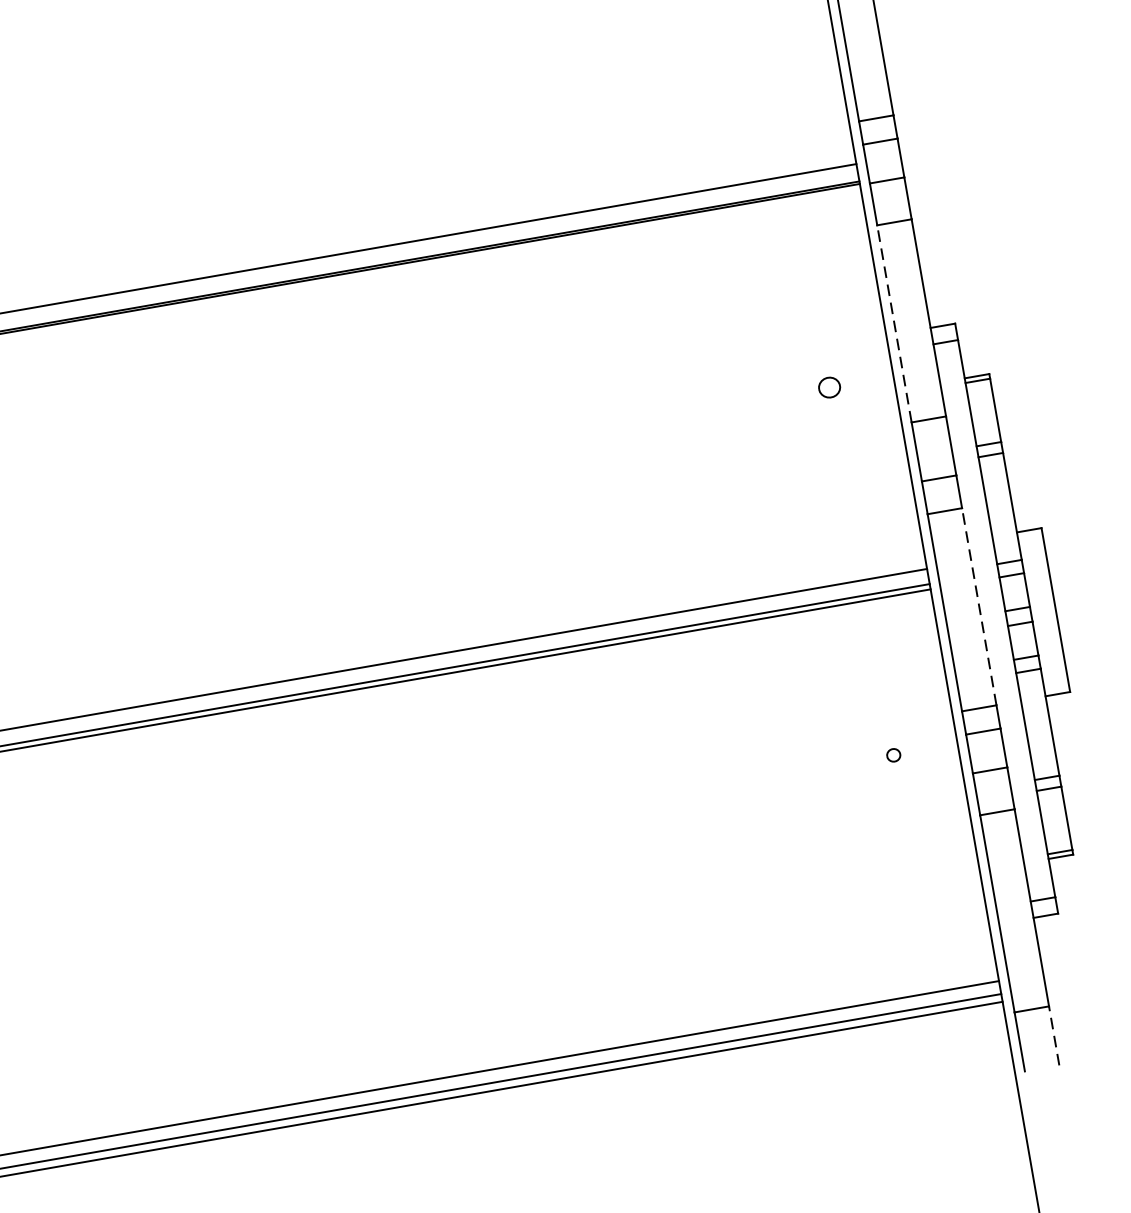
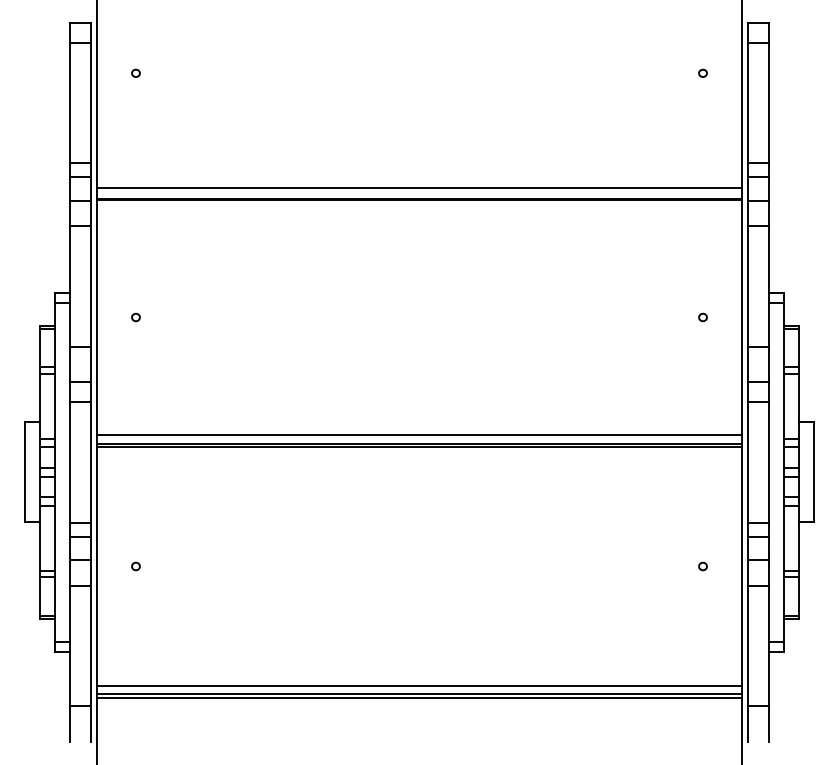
line: (893, 323) -> (747, 286), dashed -> solid
part: (828, 387) -> (702, 317), size x0.62
line: (978, 606) -> (768, 462), dashed -> solid
part: (892, 755) -> (702, 566), moved
line: (1053, 1035) -> (768, 723), dashed -> solid

